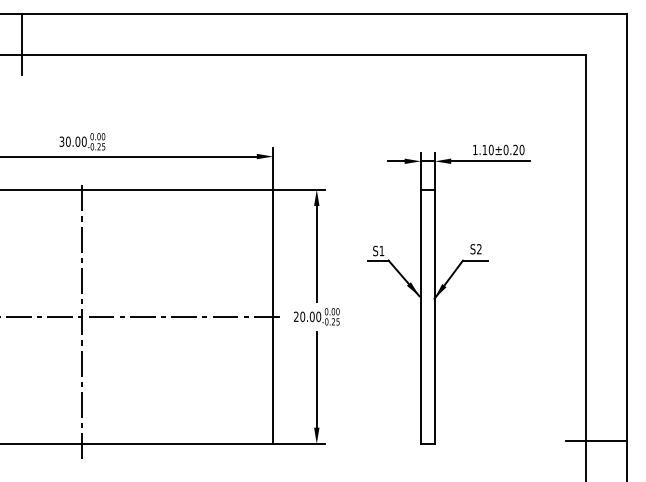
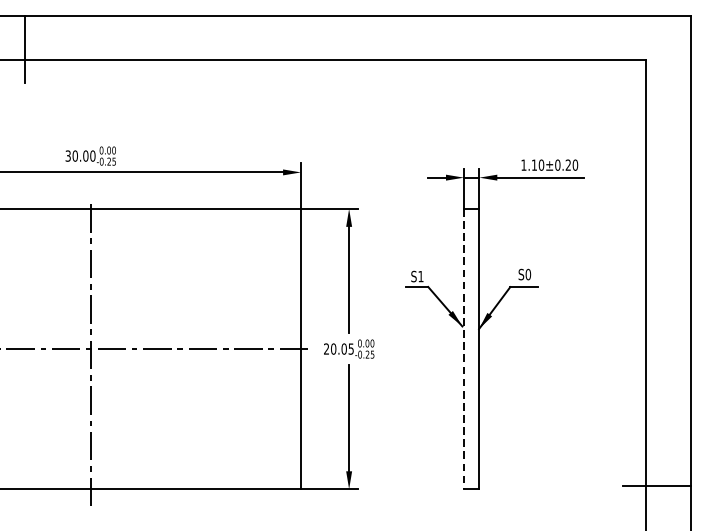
text: (478, 249) -> (527, 274), S2 -> S0
text: (318, 316) -> (351, 348), 20.00 -> 20.05
line: (420, 317) -> (463, 349), solid -> dashed

